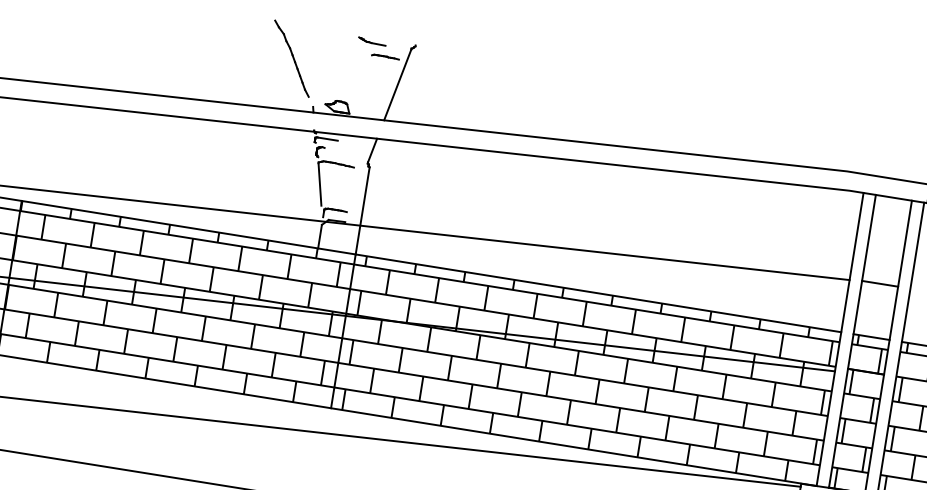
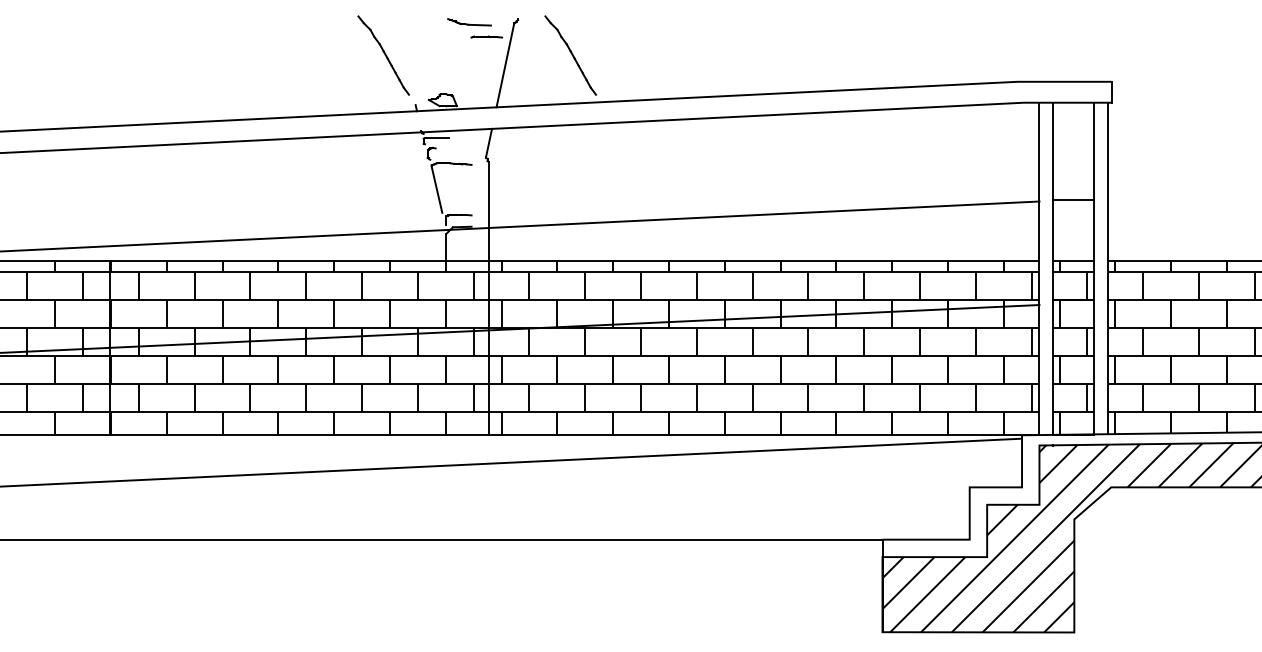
part: (372, 41) -> (469, 22), size x1.4
part: (456, 85) -> (570, 55), added

